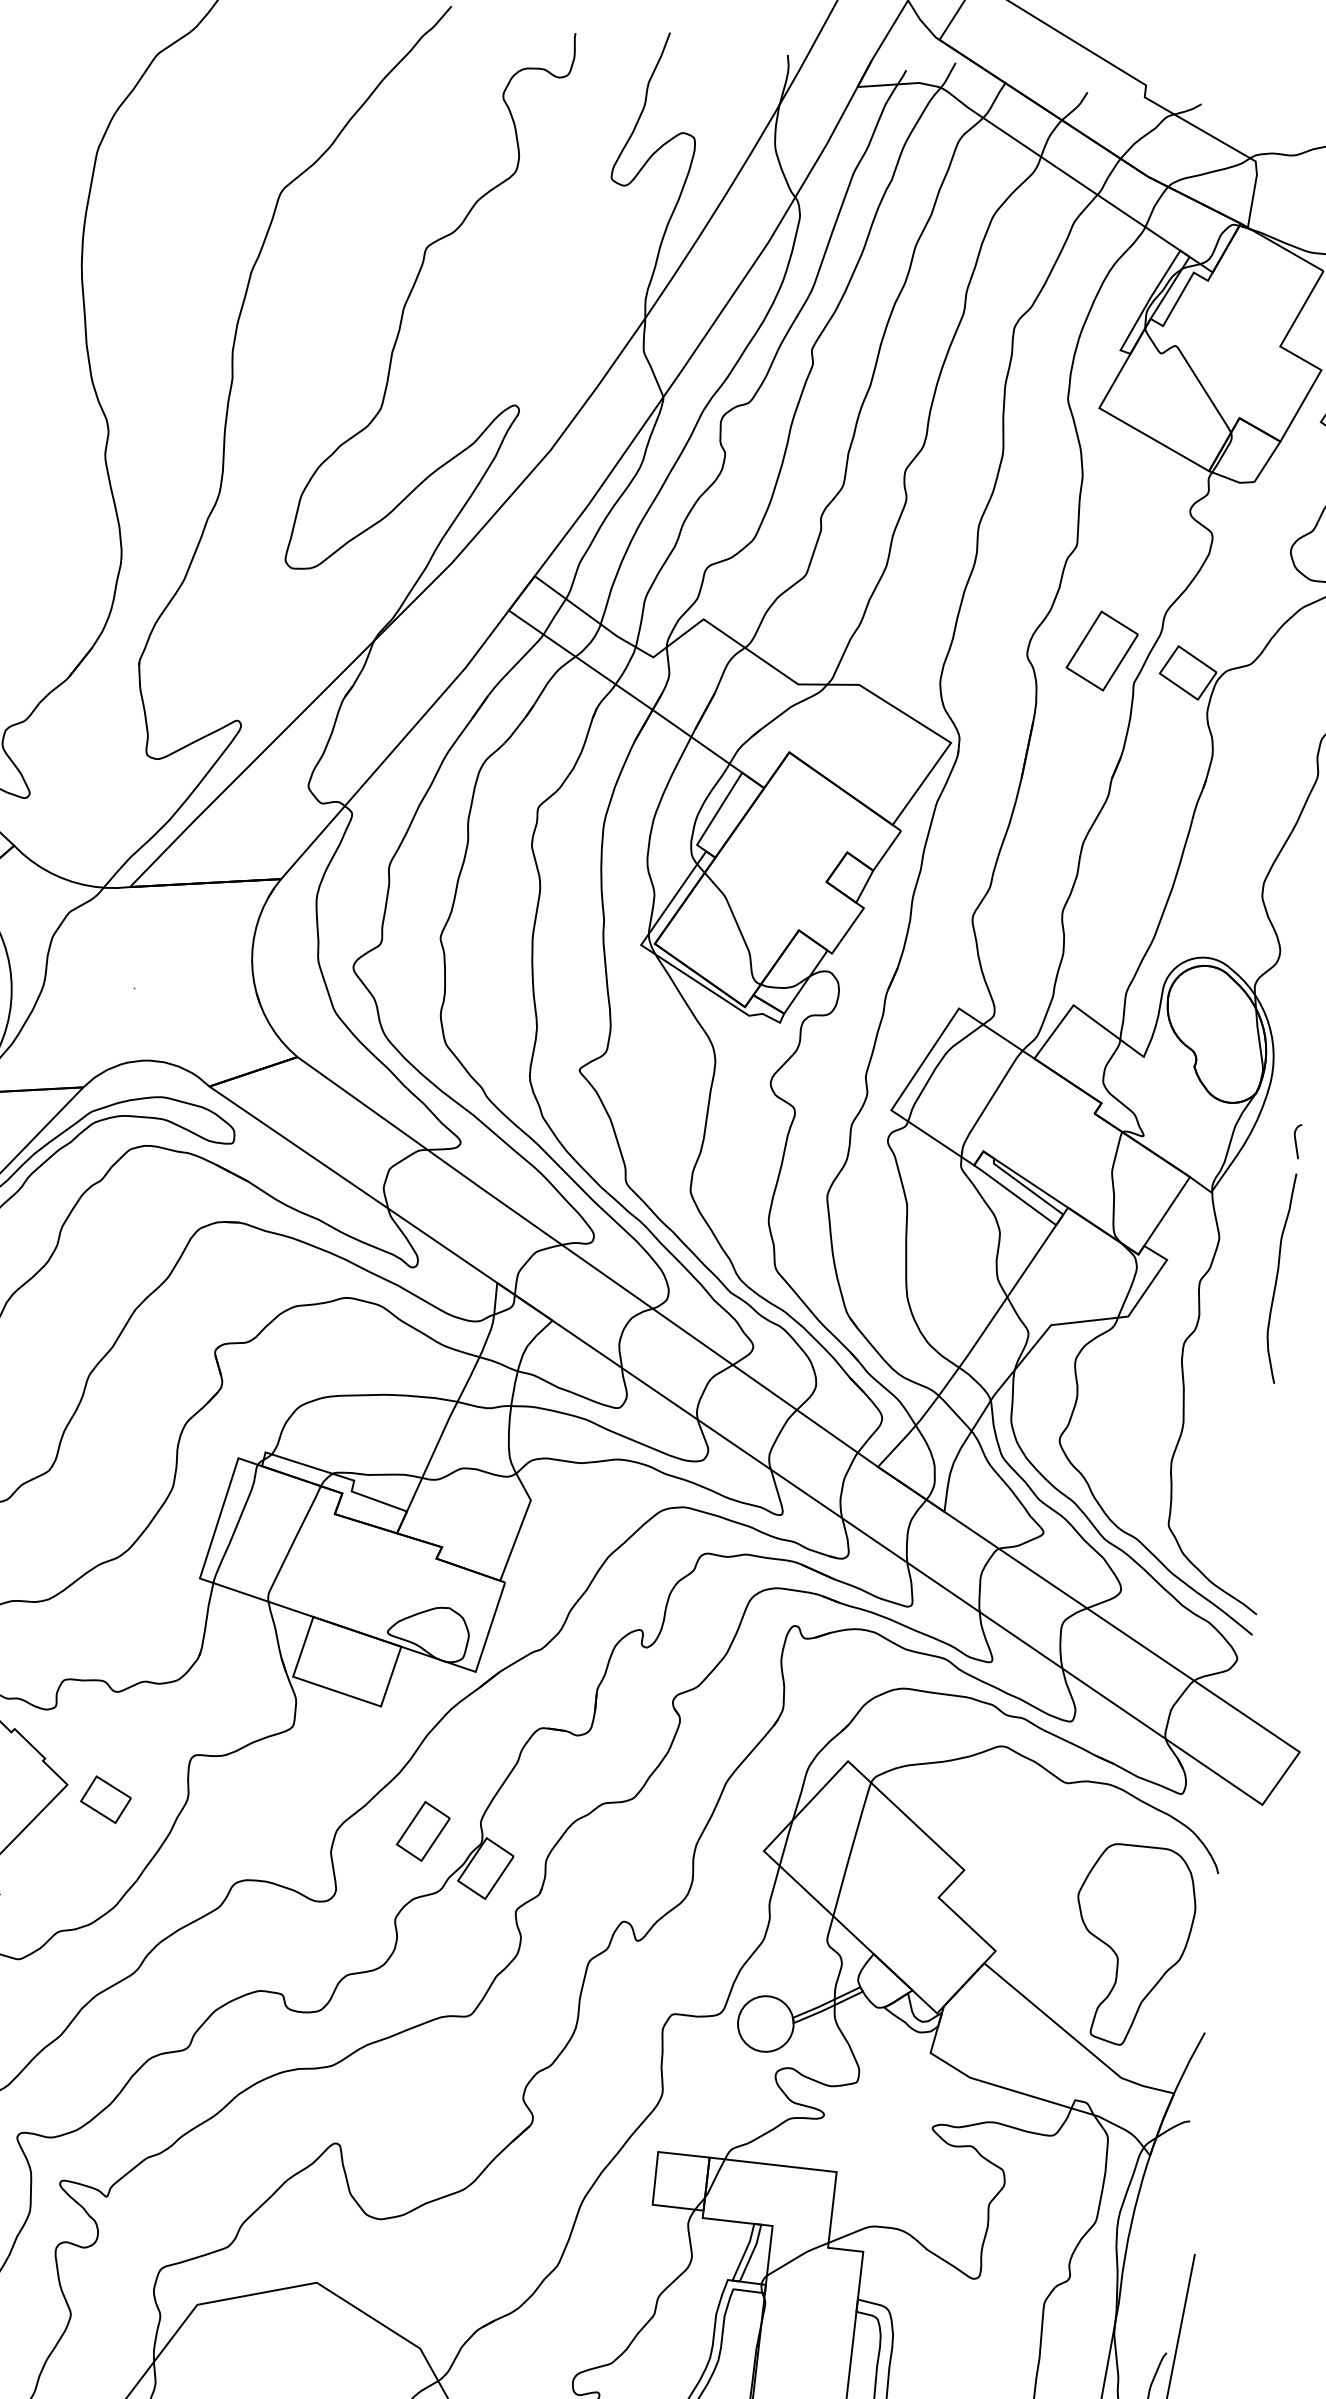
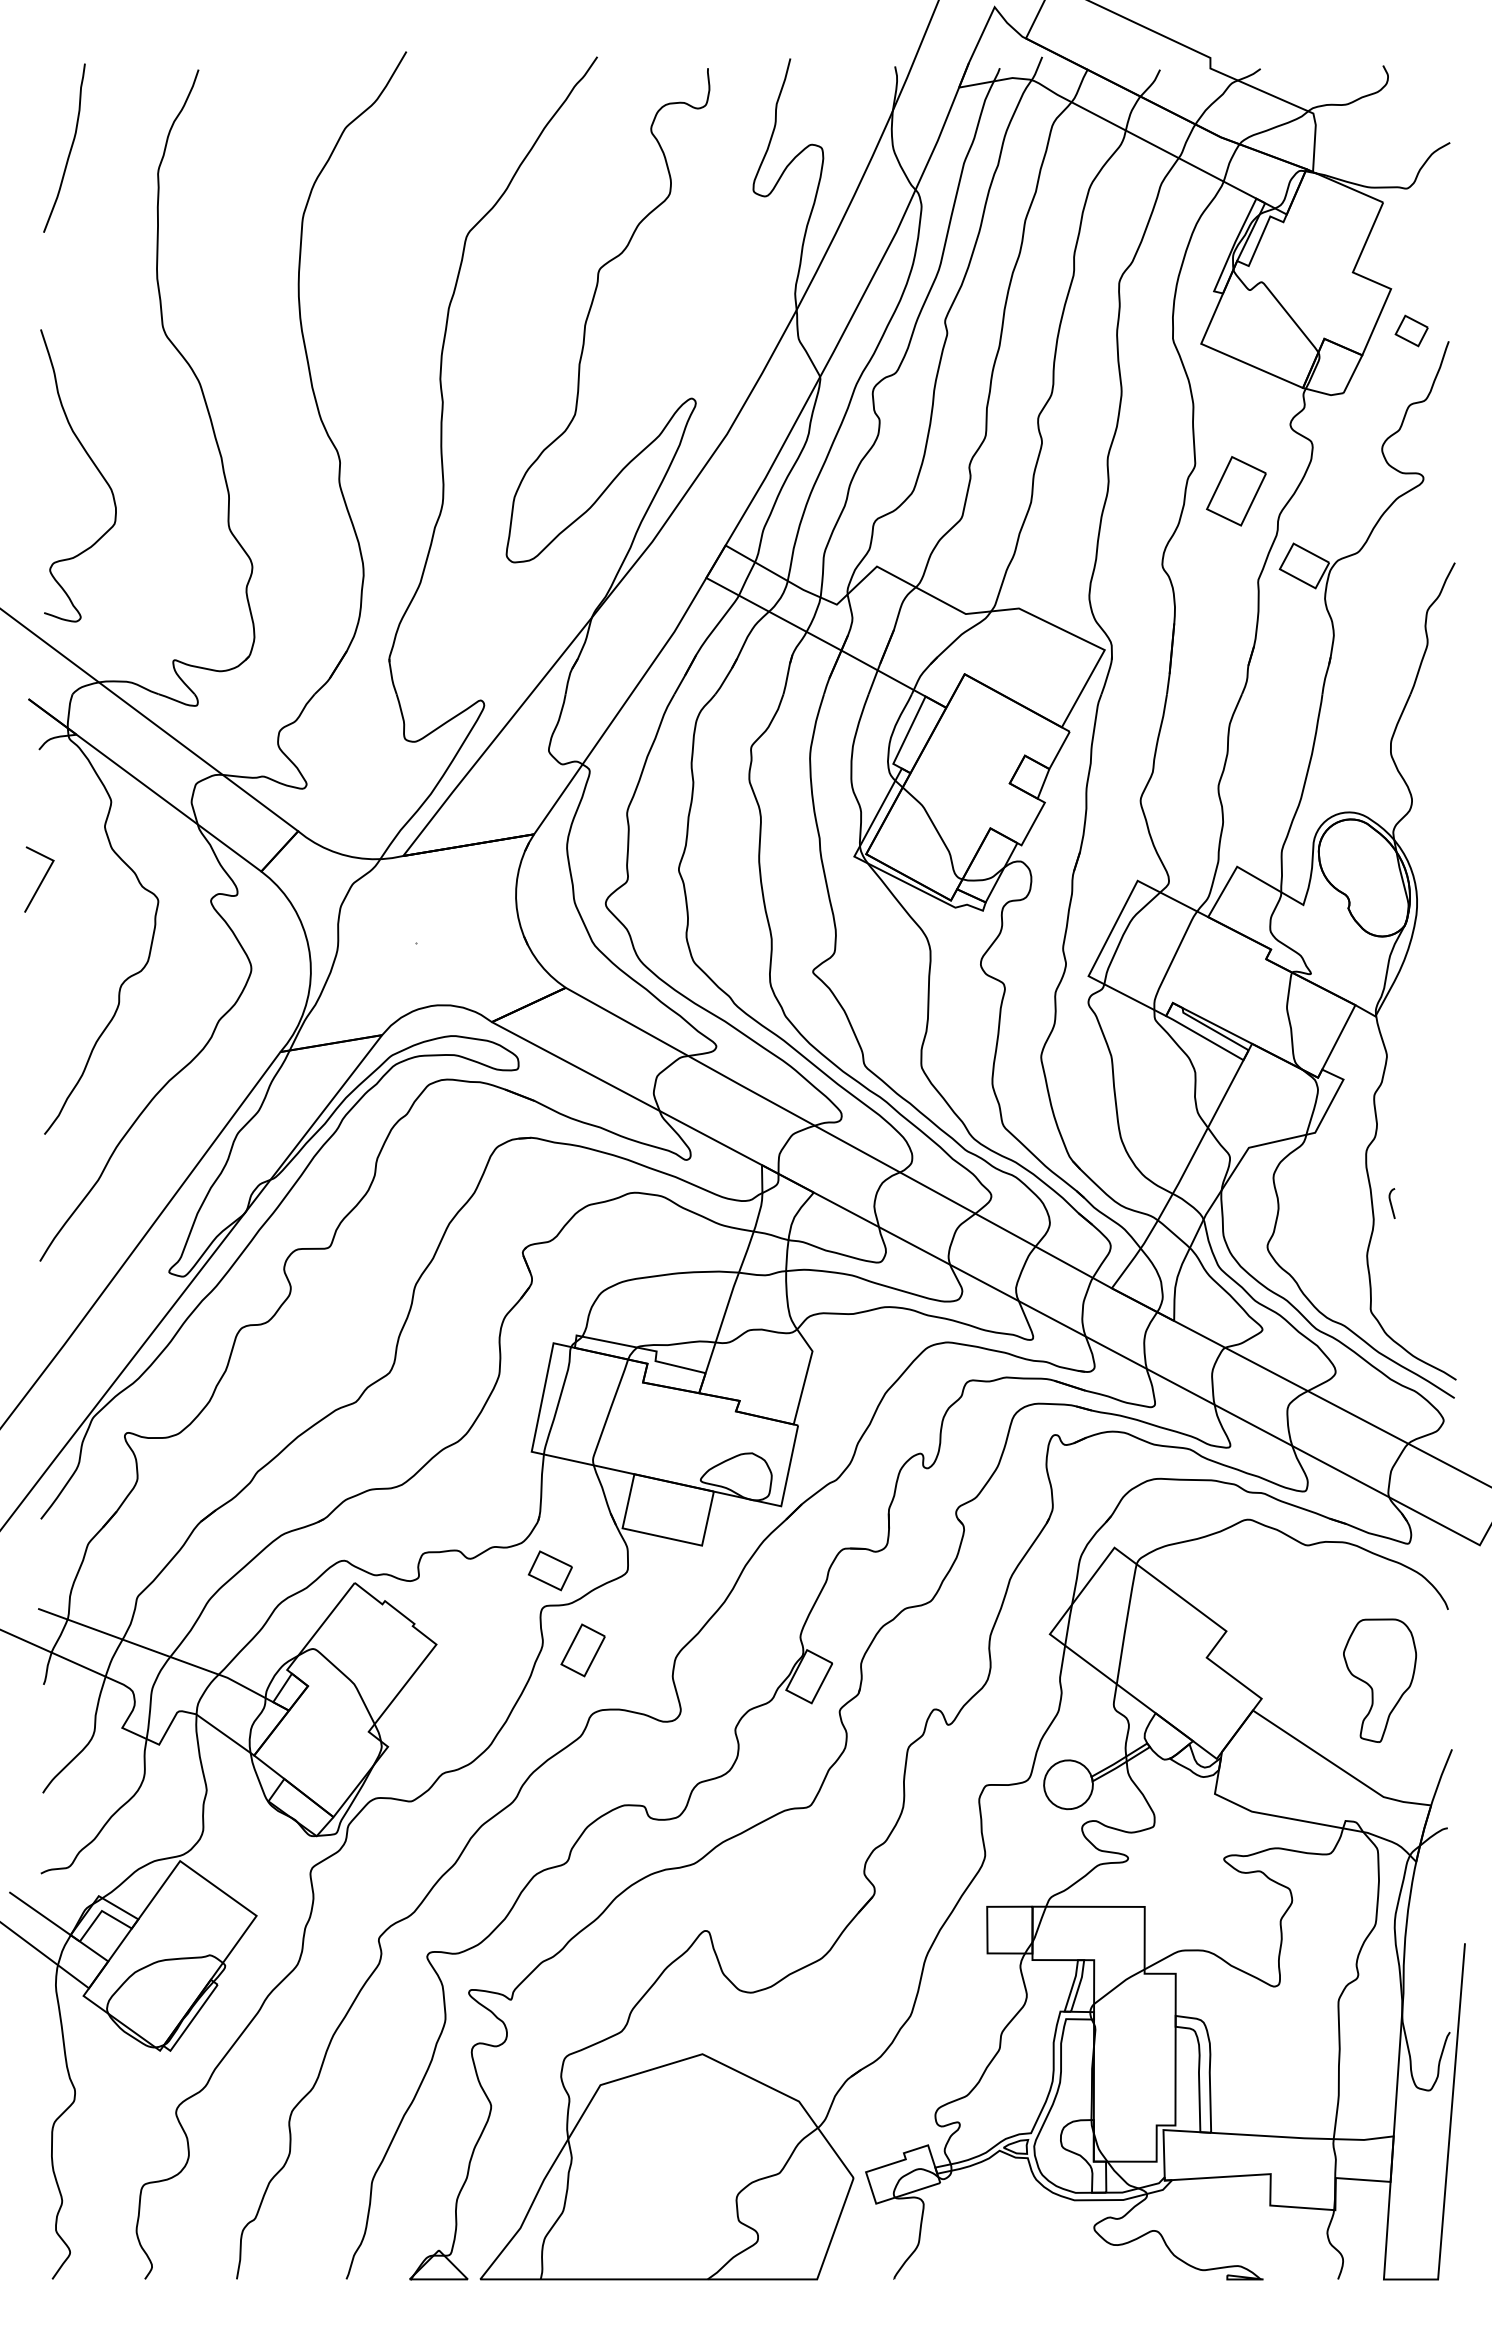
part: (1102, 651) -> (1236, 491), moved
curve: (1296, 1141) -> (1391, 1203), moved
curve: (1277, 1277) -> (1441, 1084), removed
part: (104, 1799) -> (549, 1570), moved
part: (422, 1831) -> (582, 1650), moved
part: (1131, 1945) -> (1379, 1680), size x0.7

